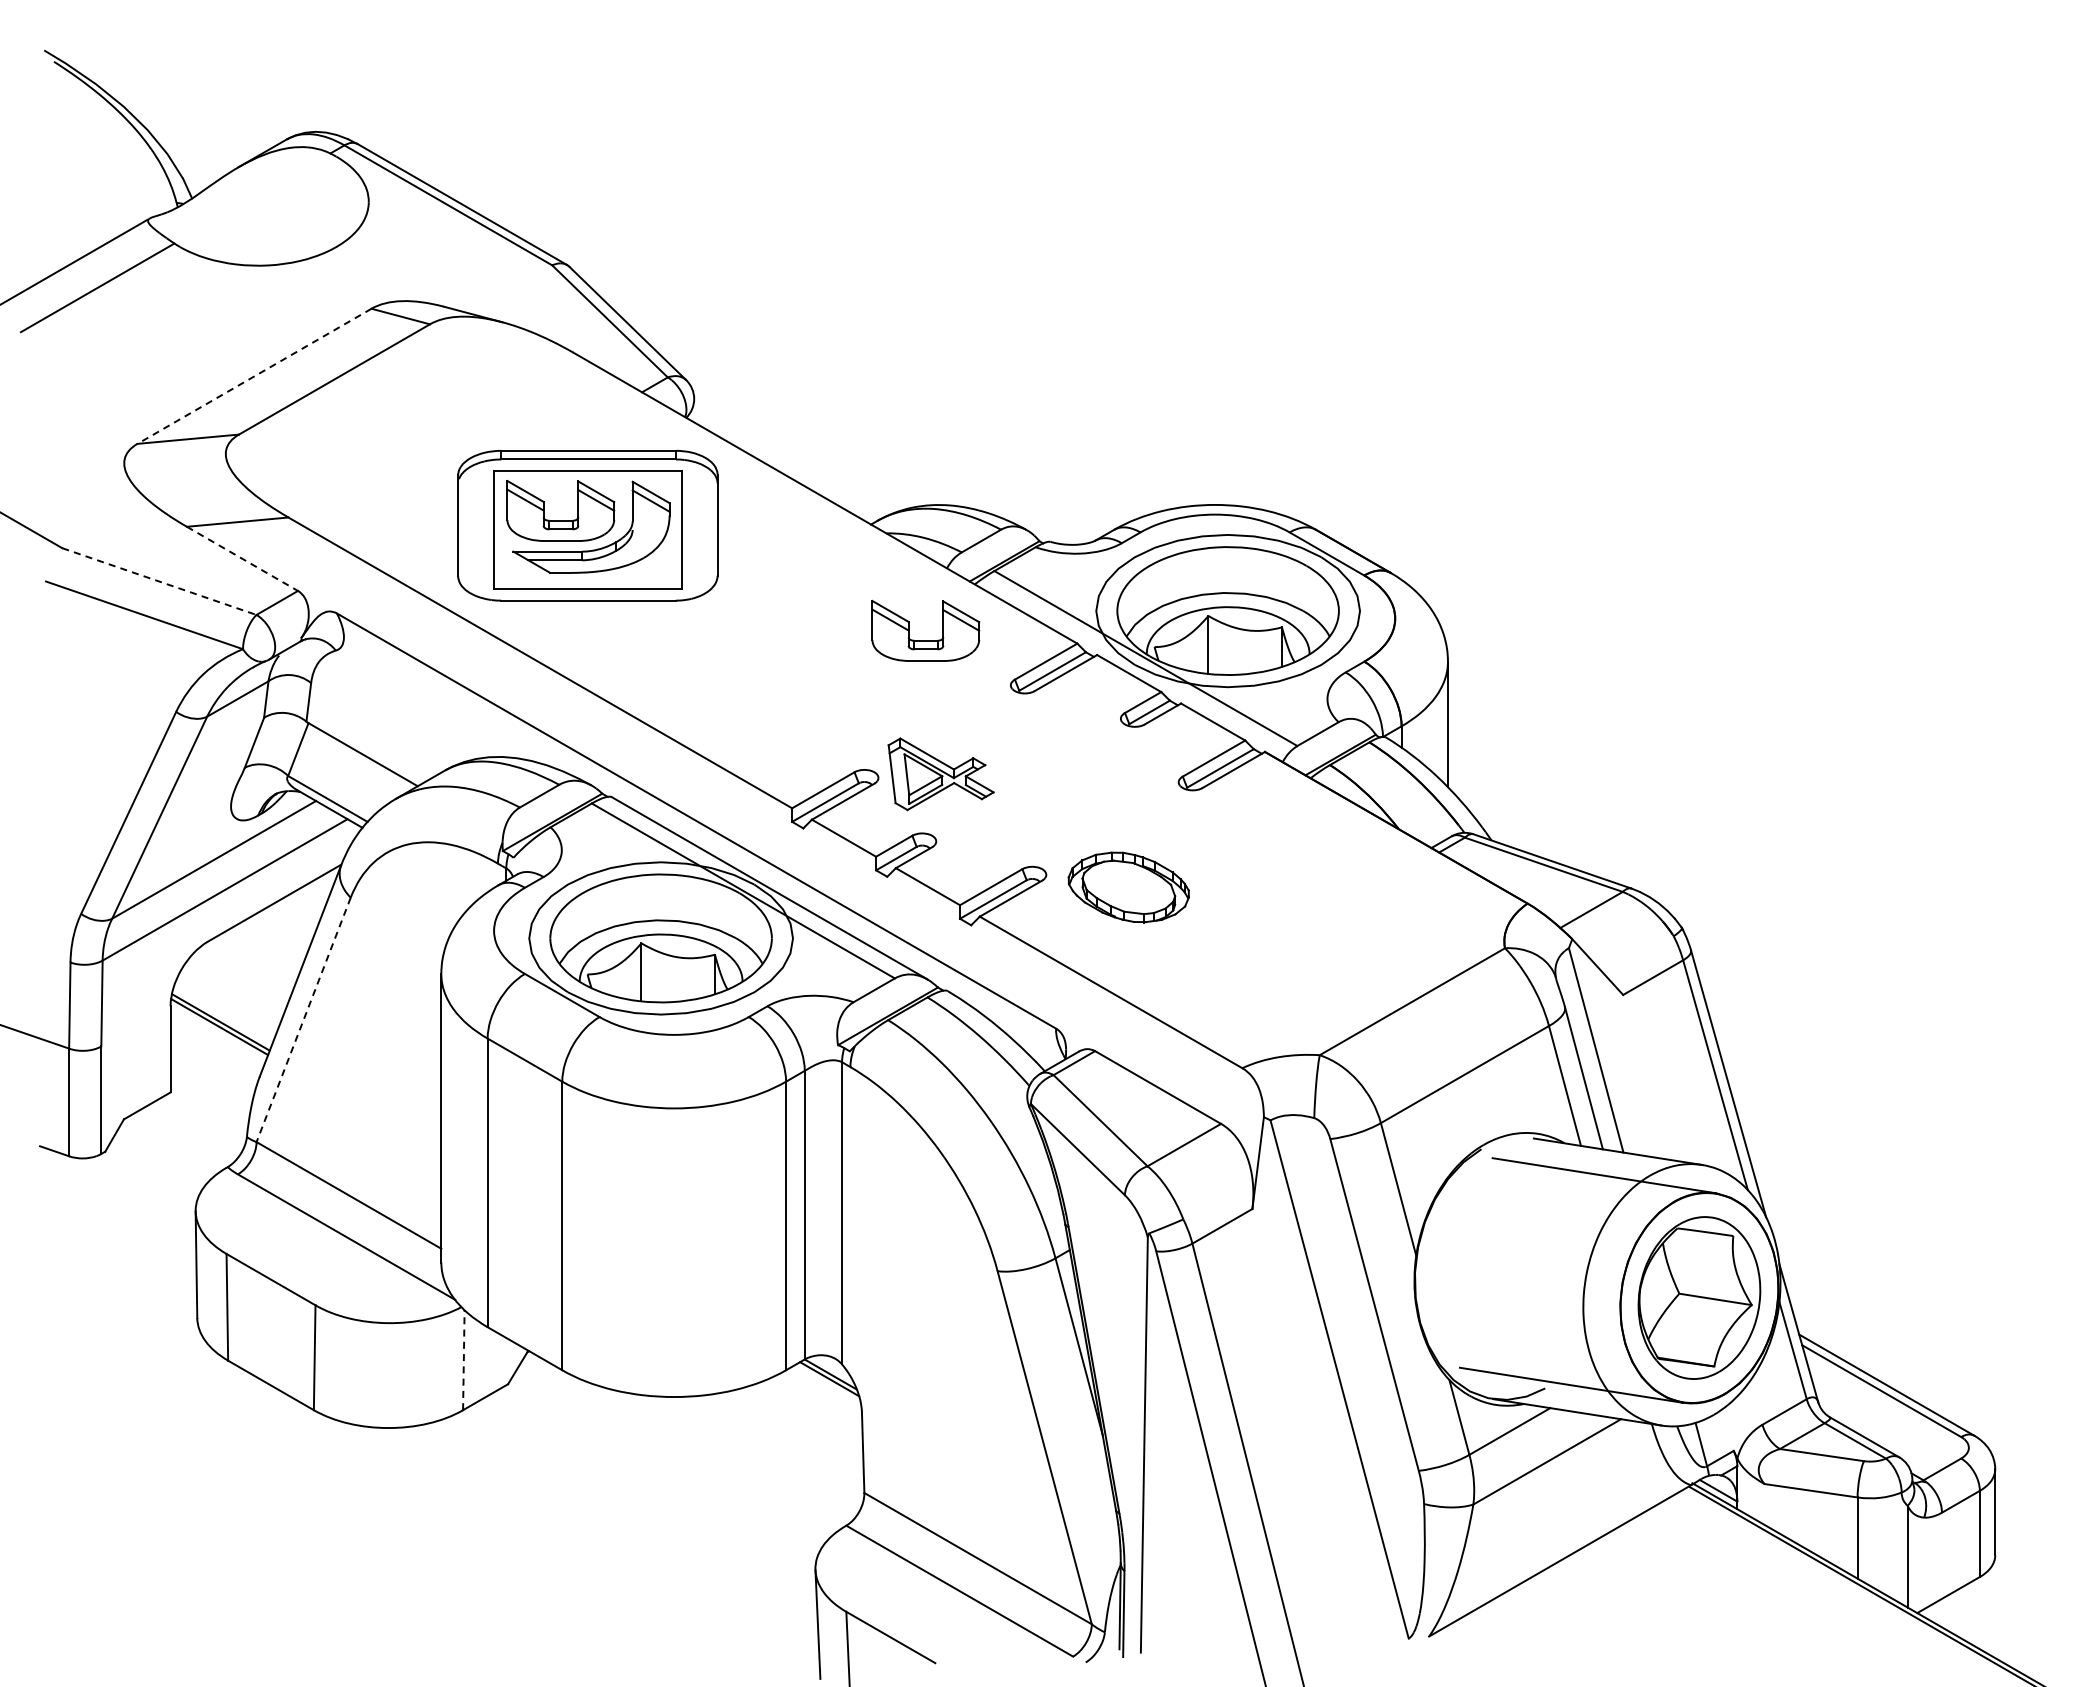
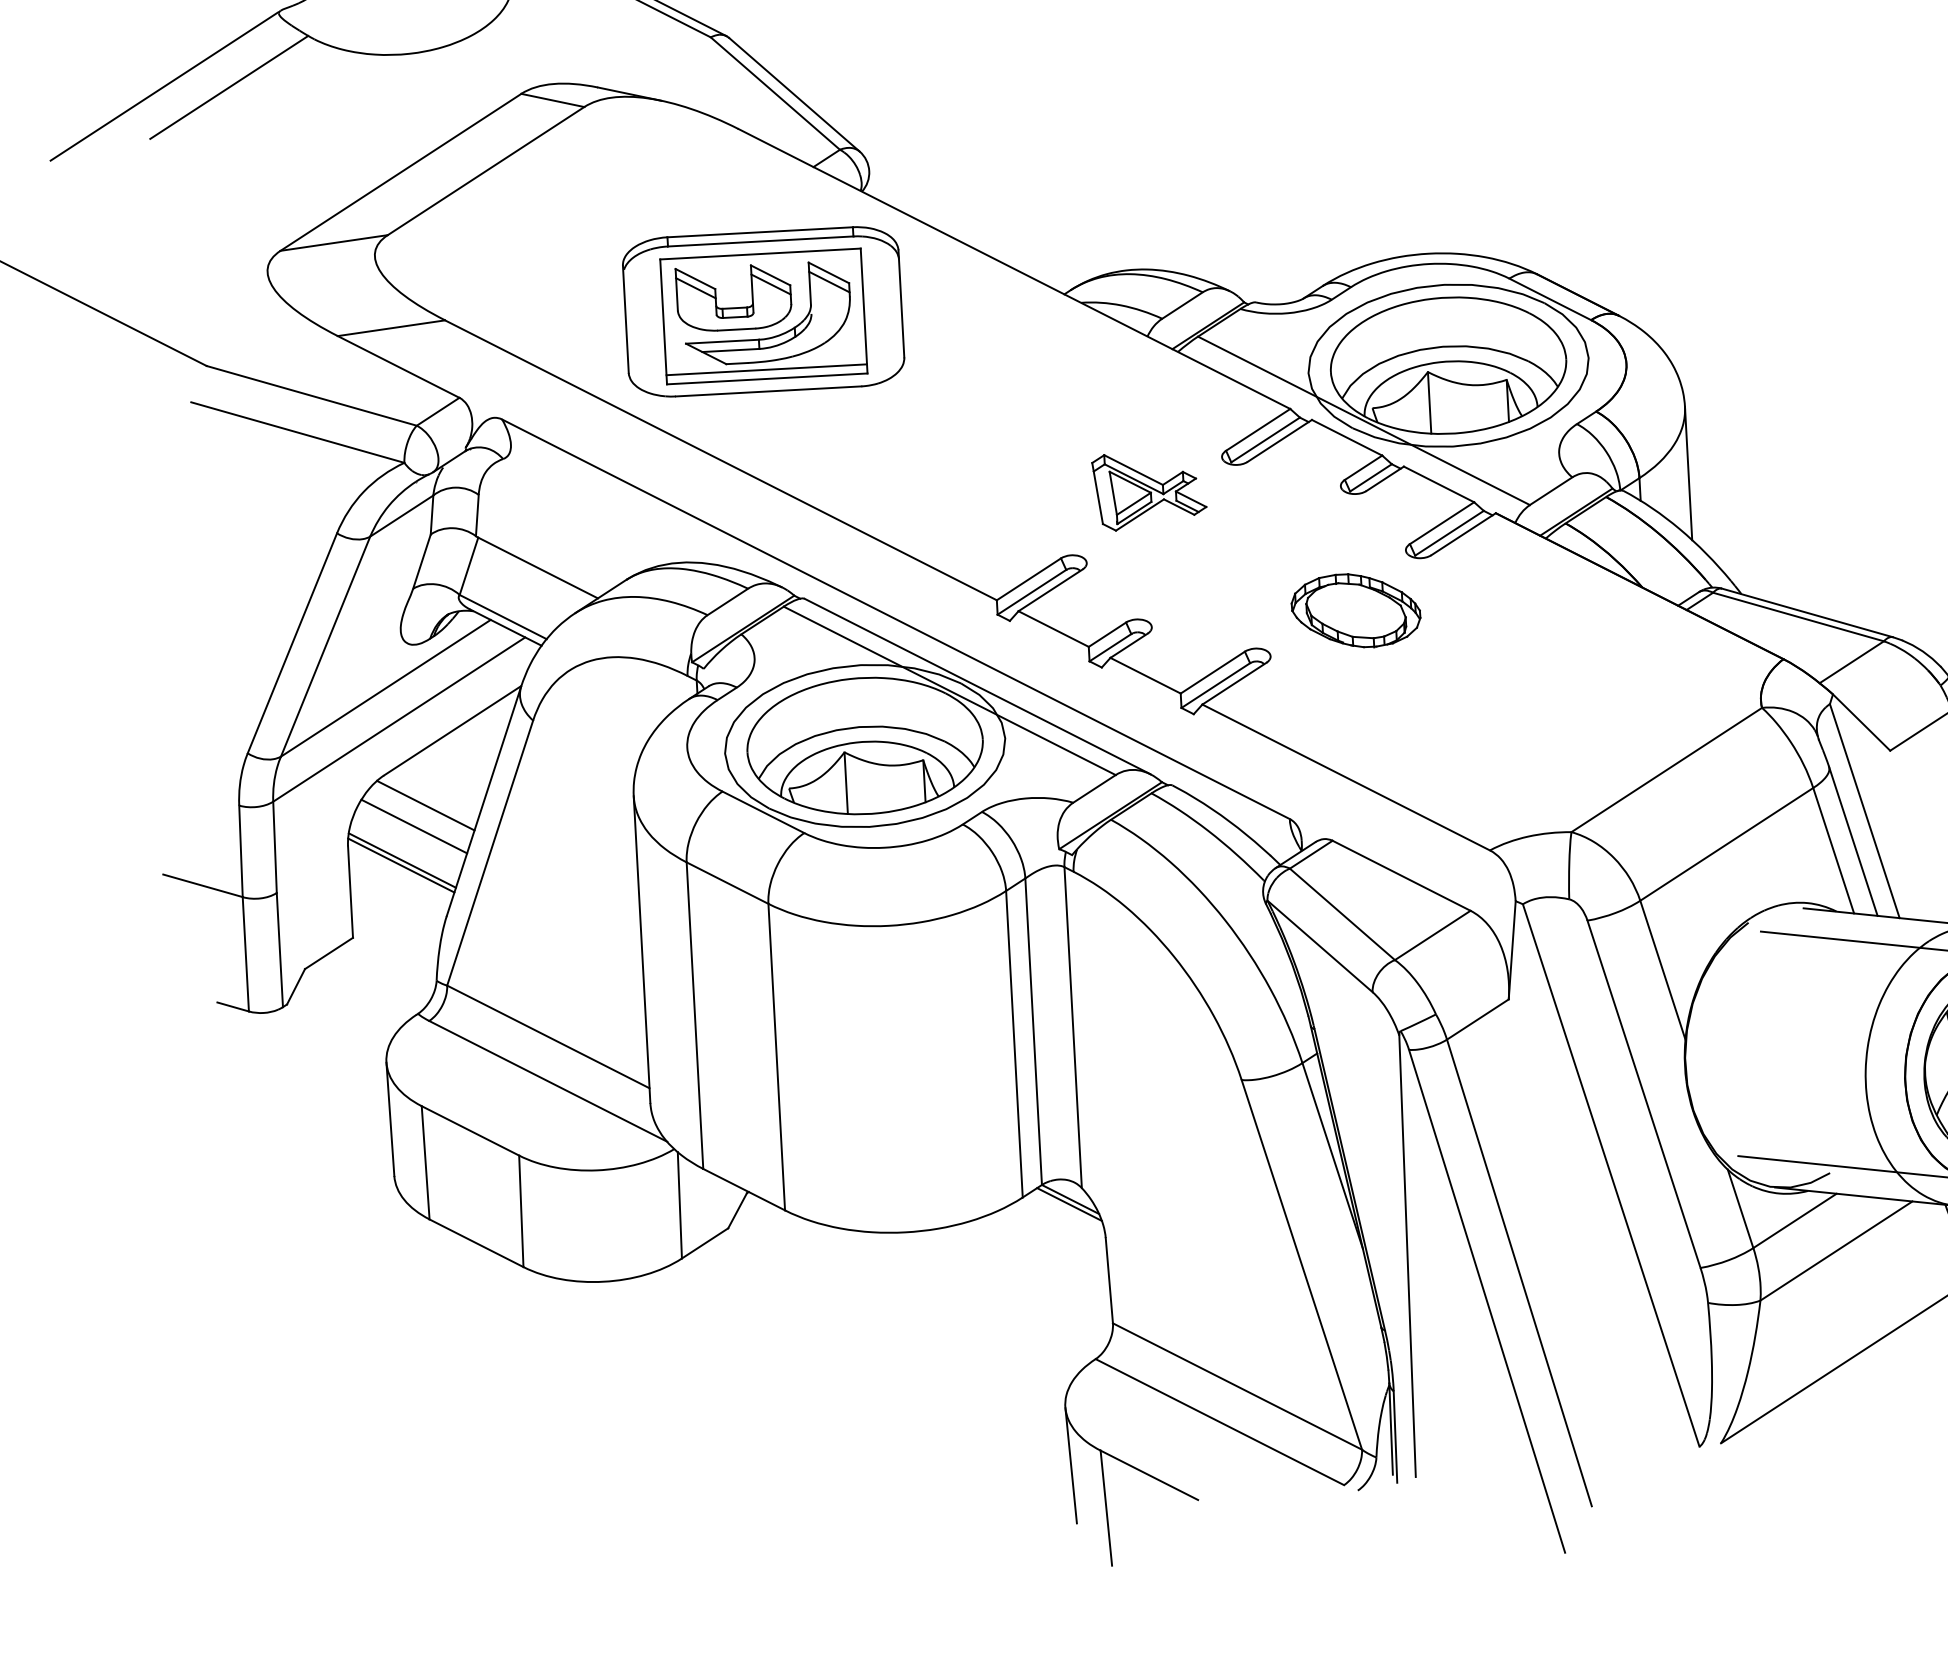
line: (254, 376) -> (400, 172), dashed -> solid
line: (242, 559) -> (398, 367), dashed -> solid
line: (587, 580) -> (766, 370), added
line: (159, 581) -> (311, 395), dashed -> solid
part: (925, 640) -> (1128, 414), removed
part: (940, 774) -> (1148, 491), moved
part: (1128, 887) -> (1355, 610), moved
line: (245, 971) -> (425, 805), added
line: (233, 990) -> (413, 825), added
line: (303, 1019) -> (489, 852), dashed -> solid
line: (463, 1359) -> (679, 1204), dashed -> solid

